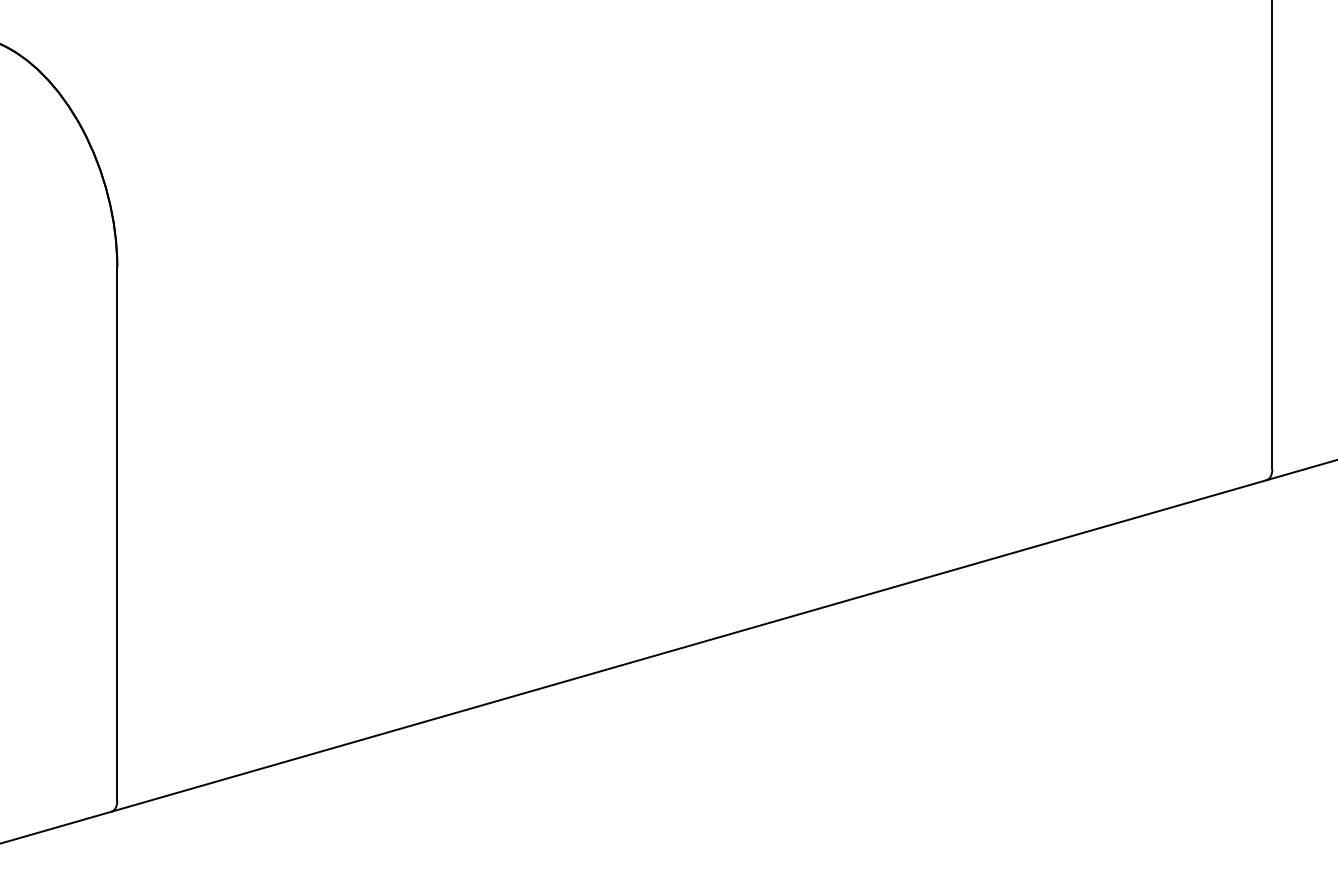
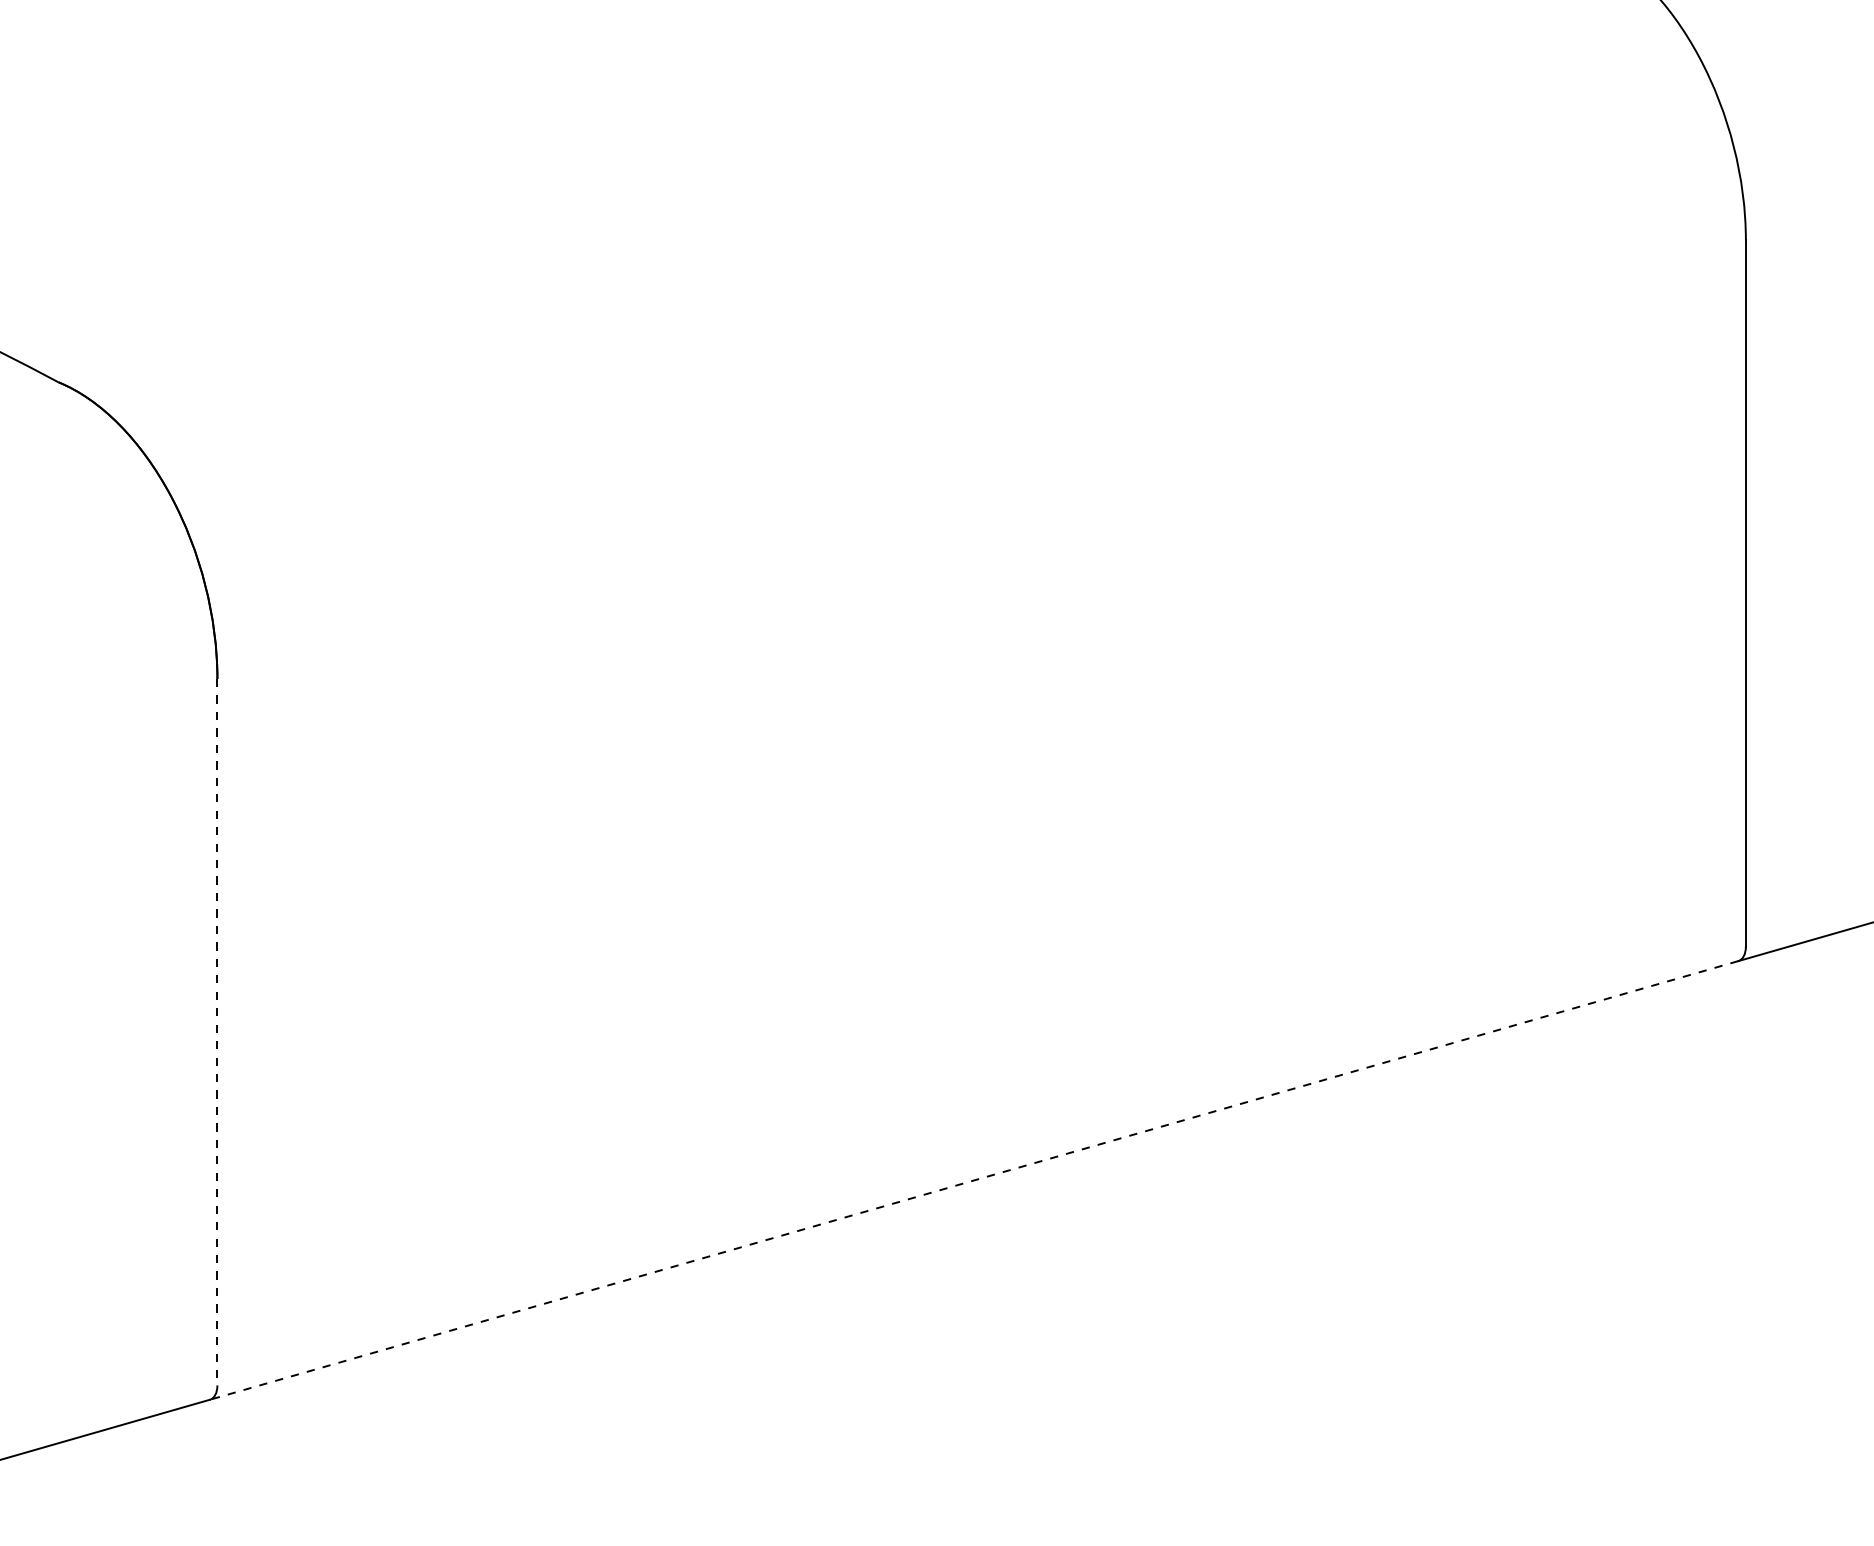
line: (117, 534) -> (217, 1032), solid -> dashed
line: (688, 646) -> (973, 1180), solid -> dashed

